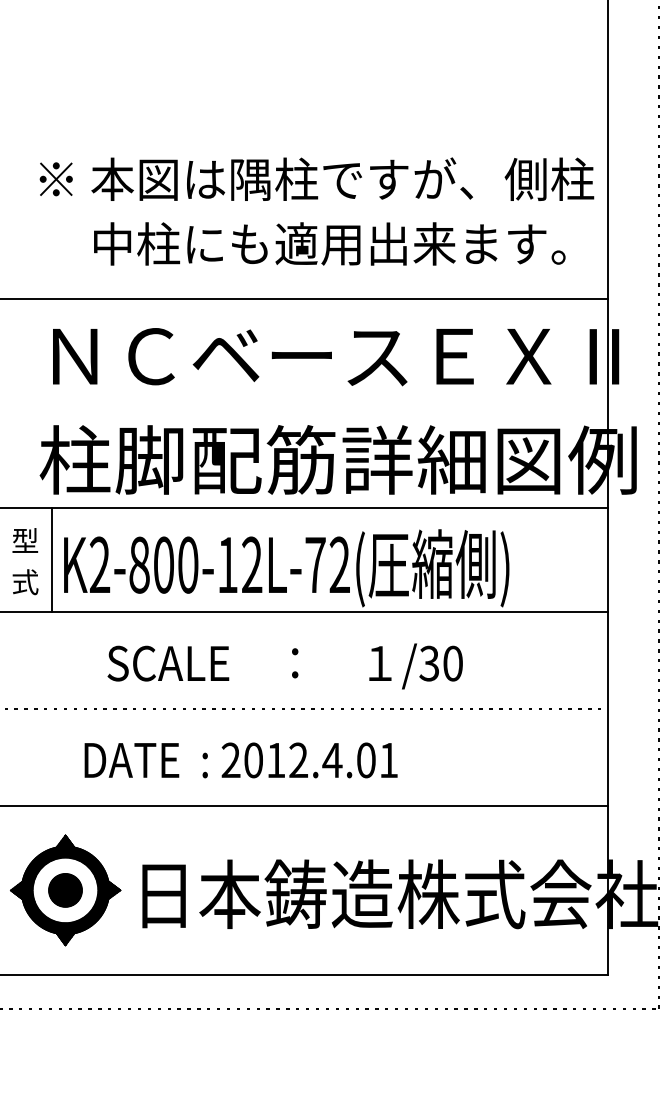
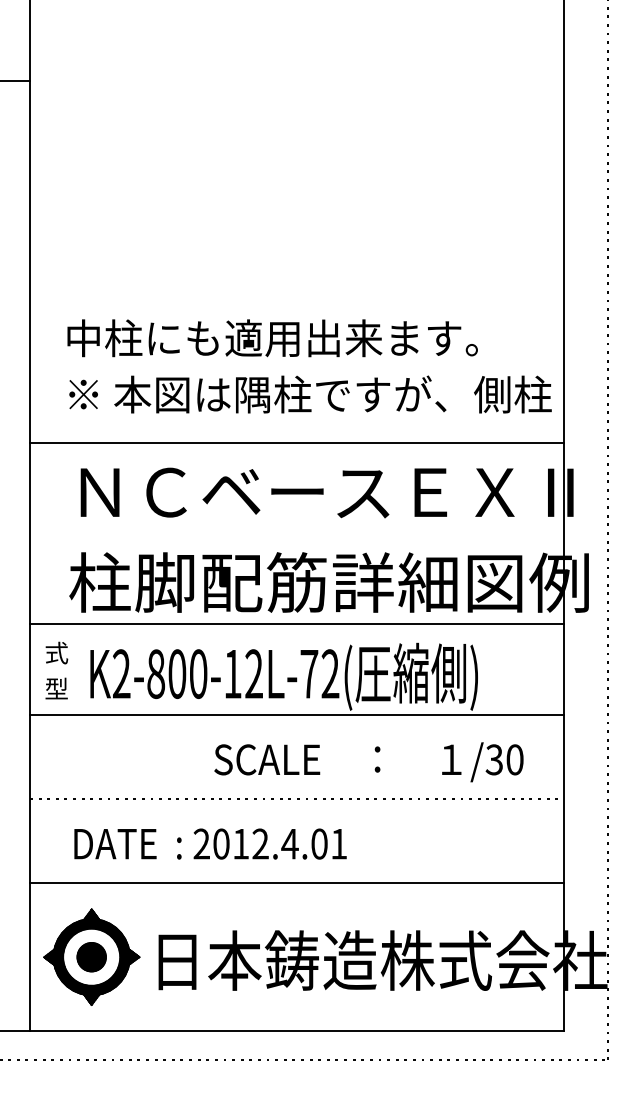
text: (315, 179) -> (309, 338), ※ 本図は隅柱ですが、側柱 -> 中柱にも適用出来ます。
text: (316, 243) -> (310, 394), 中柱にも適用出来ます。 -> ※ 本図は隅柱ですが、側柱
text: (25, 540) -> (56, 652), 型 -> 式
line: (52, 559) -> (80, 669), removed
text: (25, 581) -> (56, 688), 式 -> 型
text: (284, 666) -> (368, 762), moved
text: (241, 759) -> (210, 843), moved

